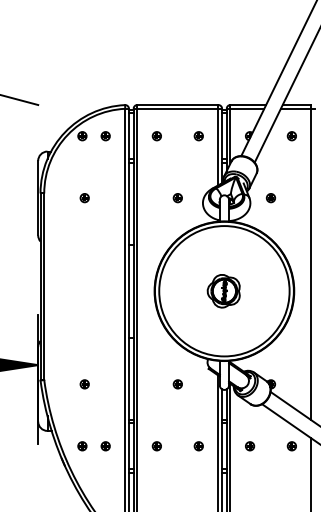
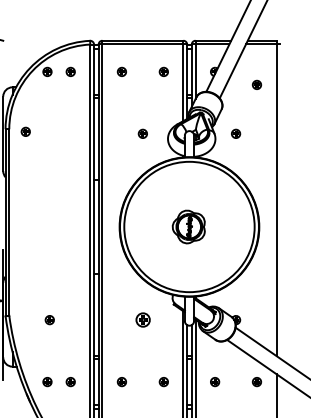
part: (291, 136) -> (256, 85), moved
part: (84, 198) -> (25, 132), moved
part: (177, 384) -> (142, 320), size x1.6

